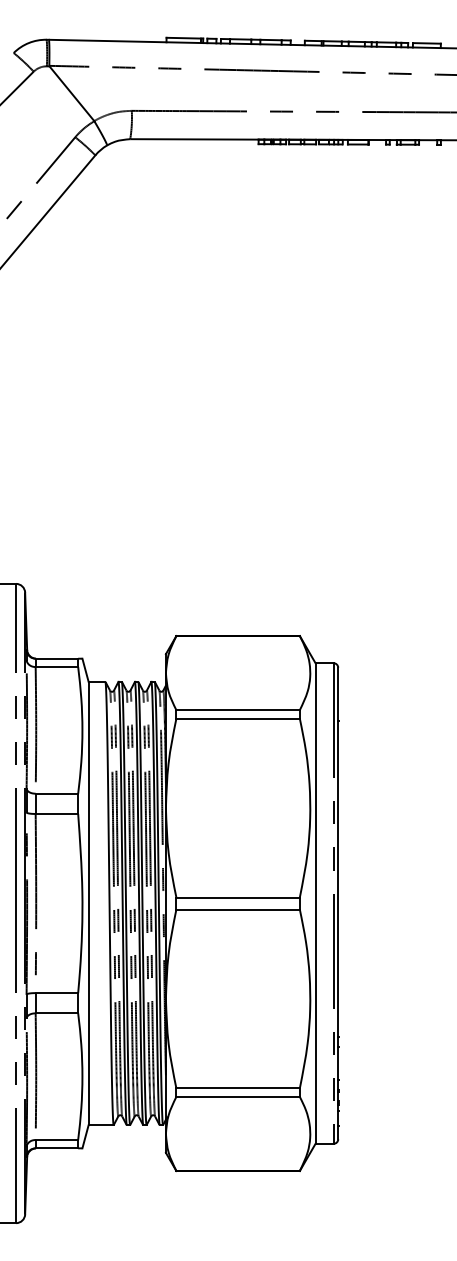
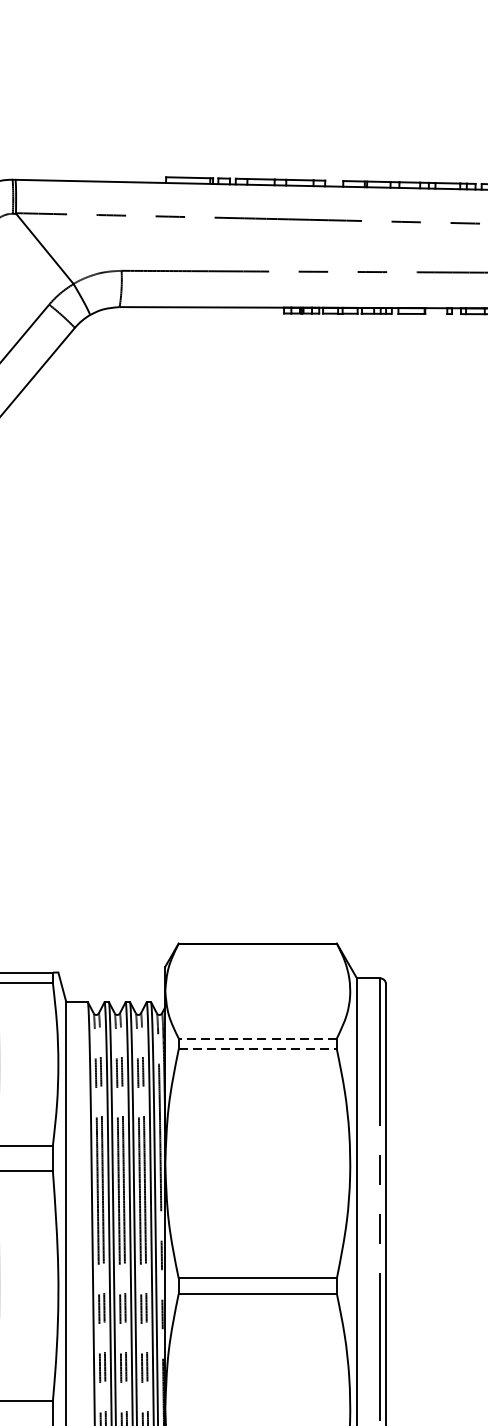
line: (238, 710) -> (258, 1038), solid -> dashed
line: (238, 718) -> (258, 1049), solid -> dashed

